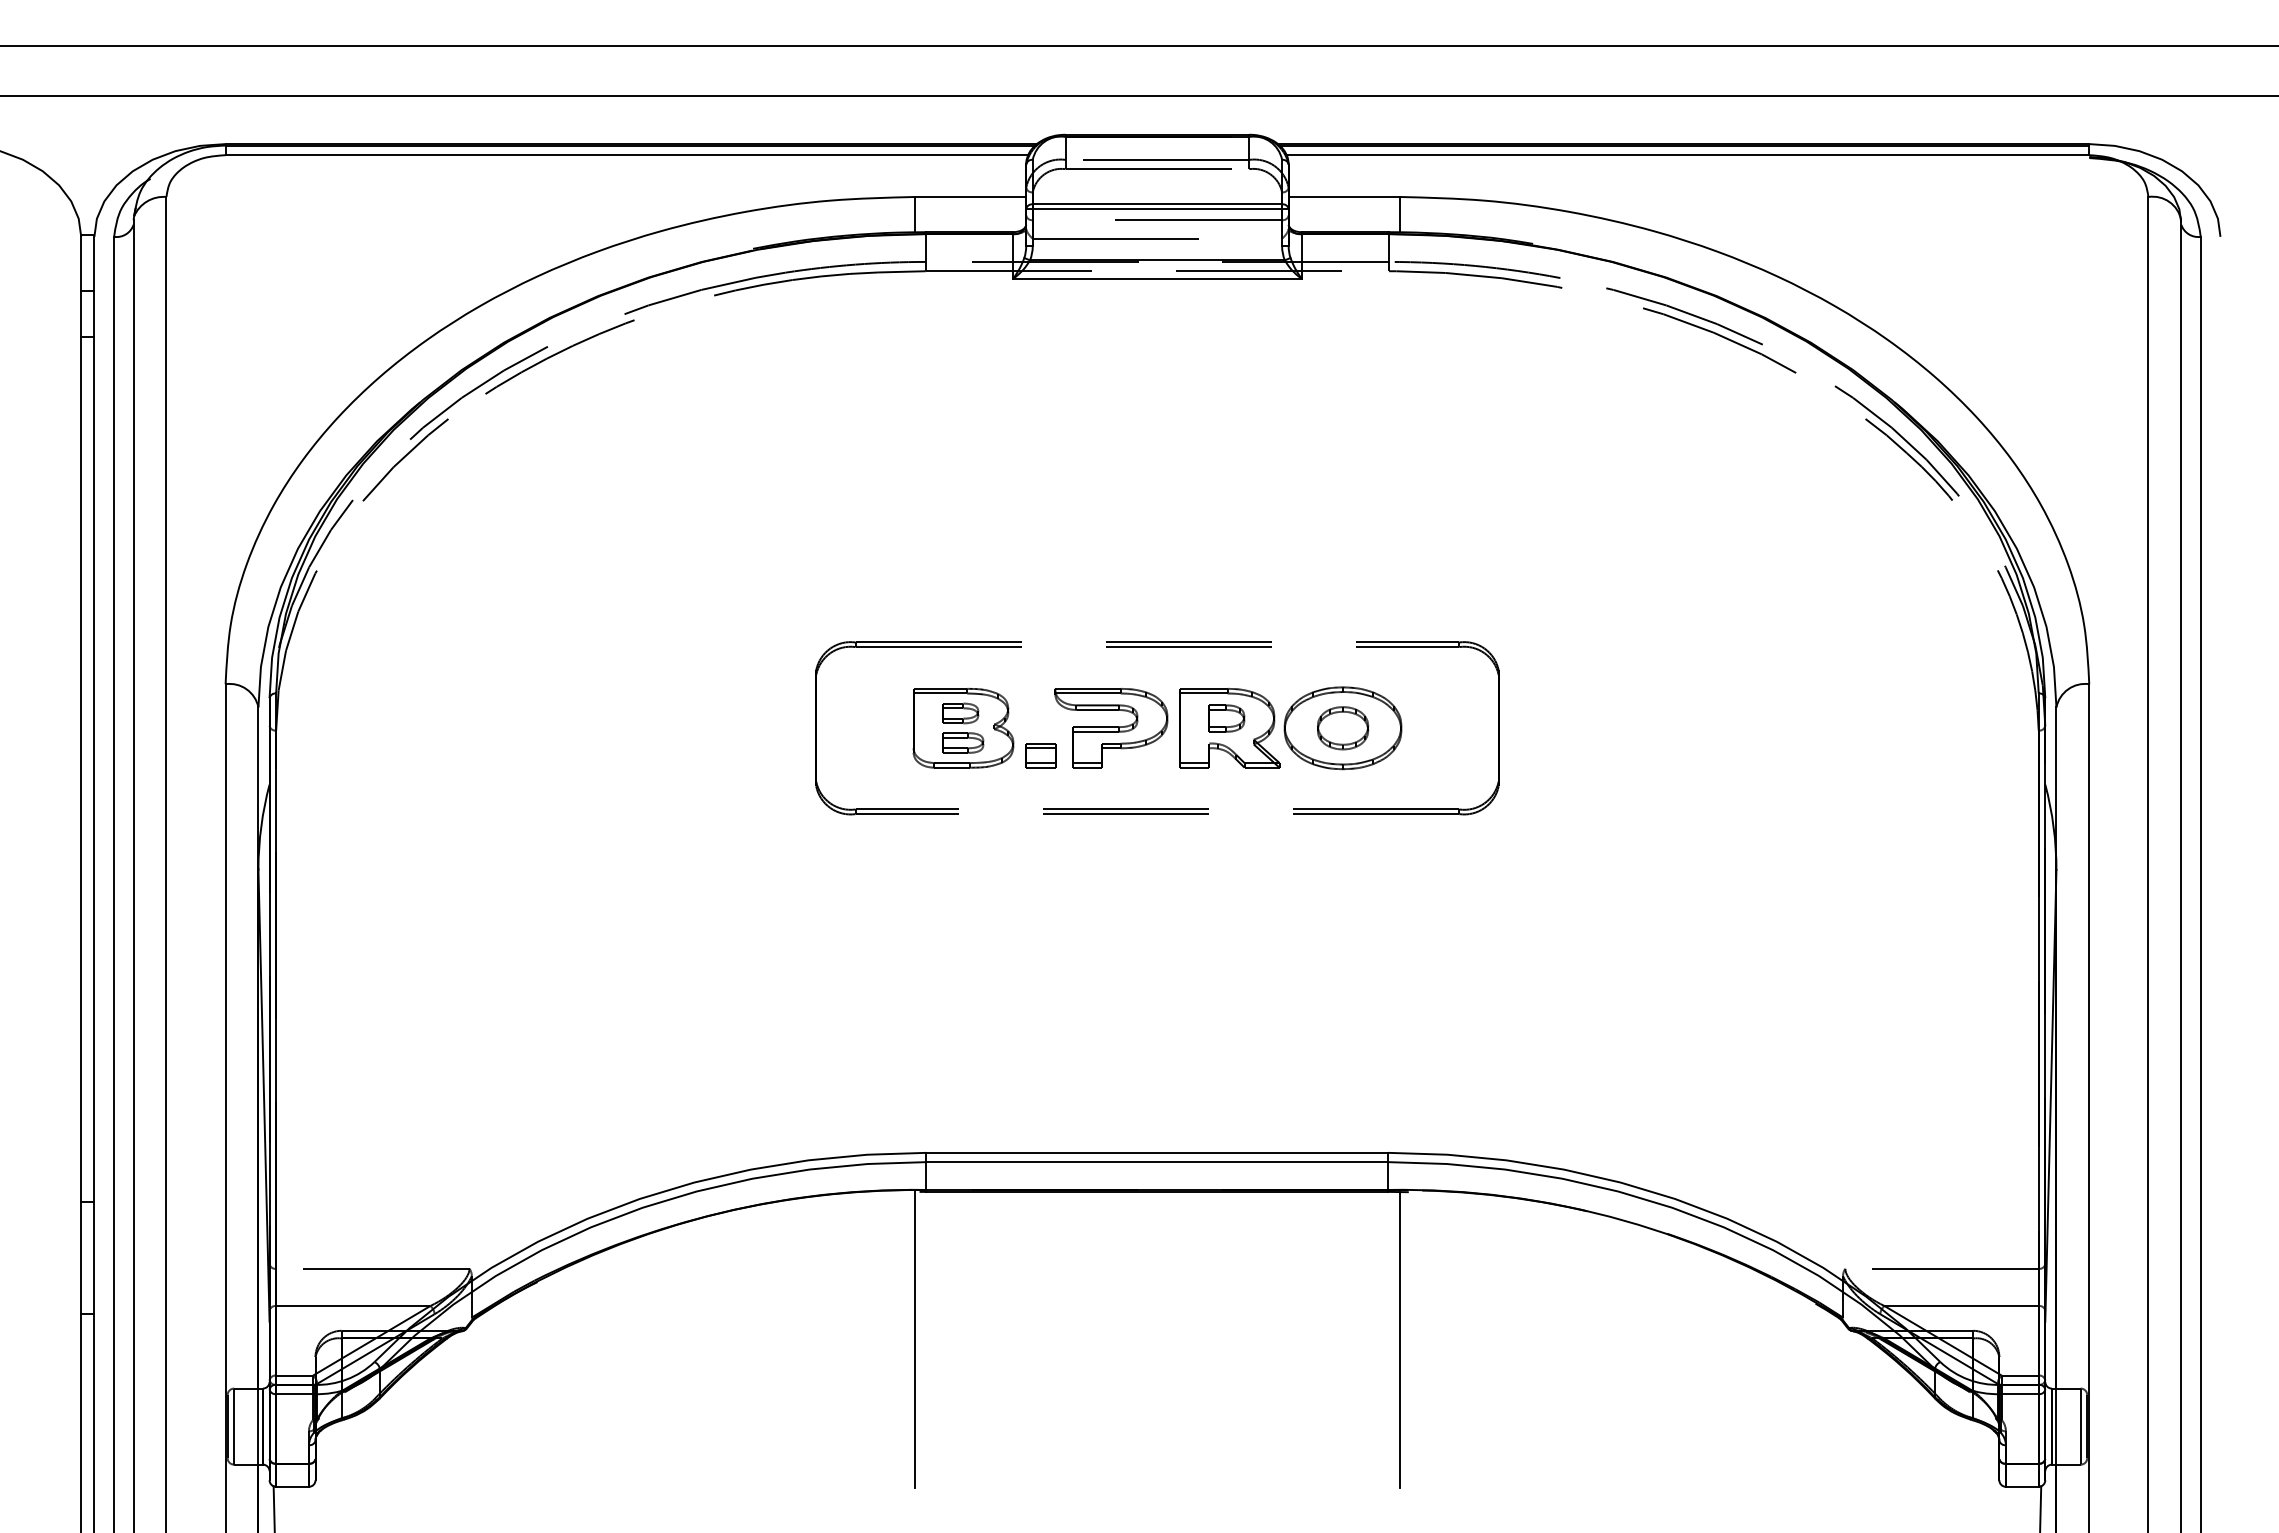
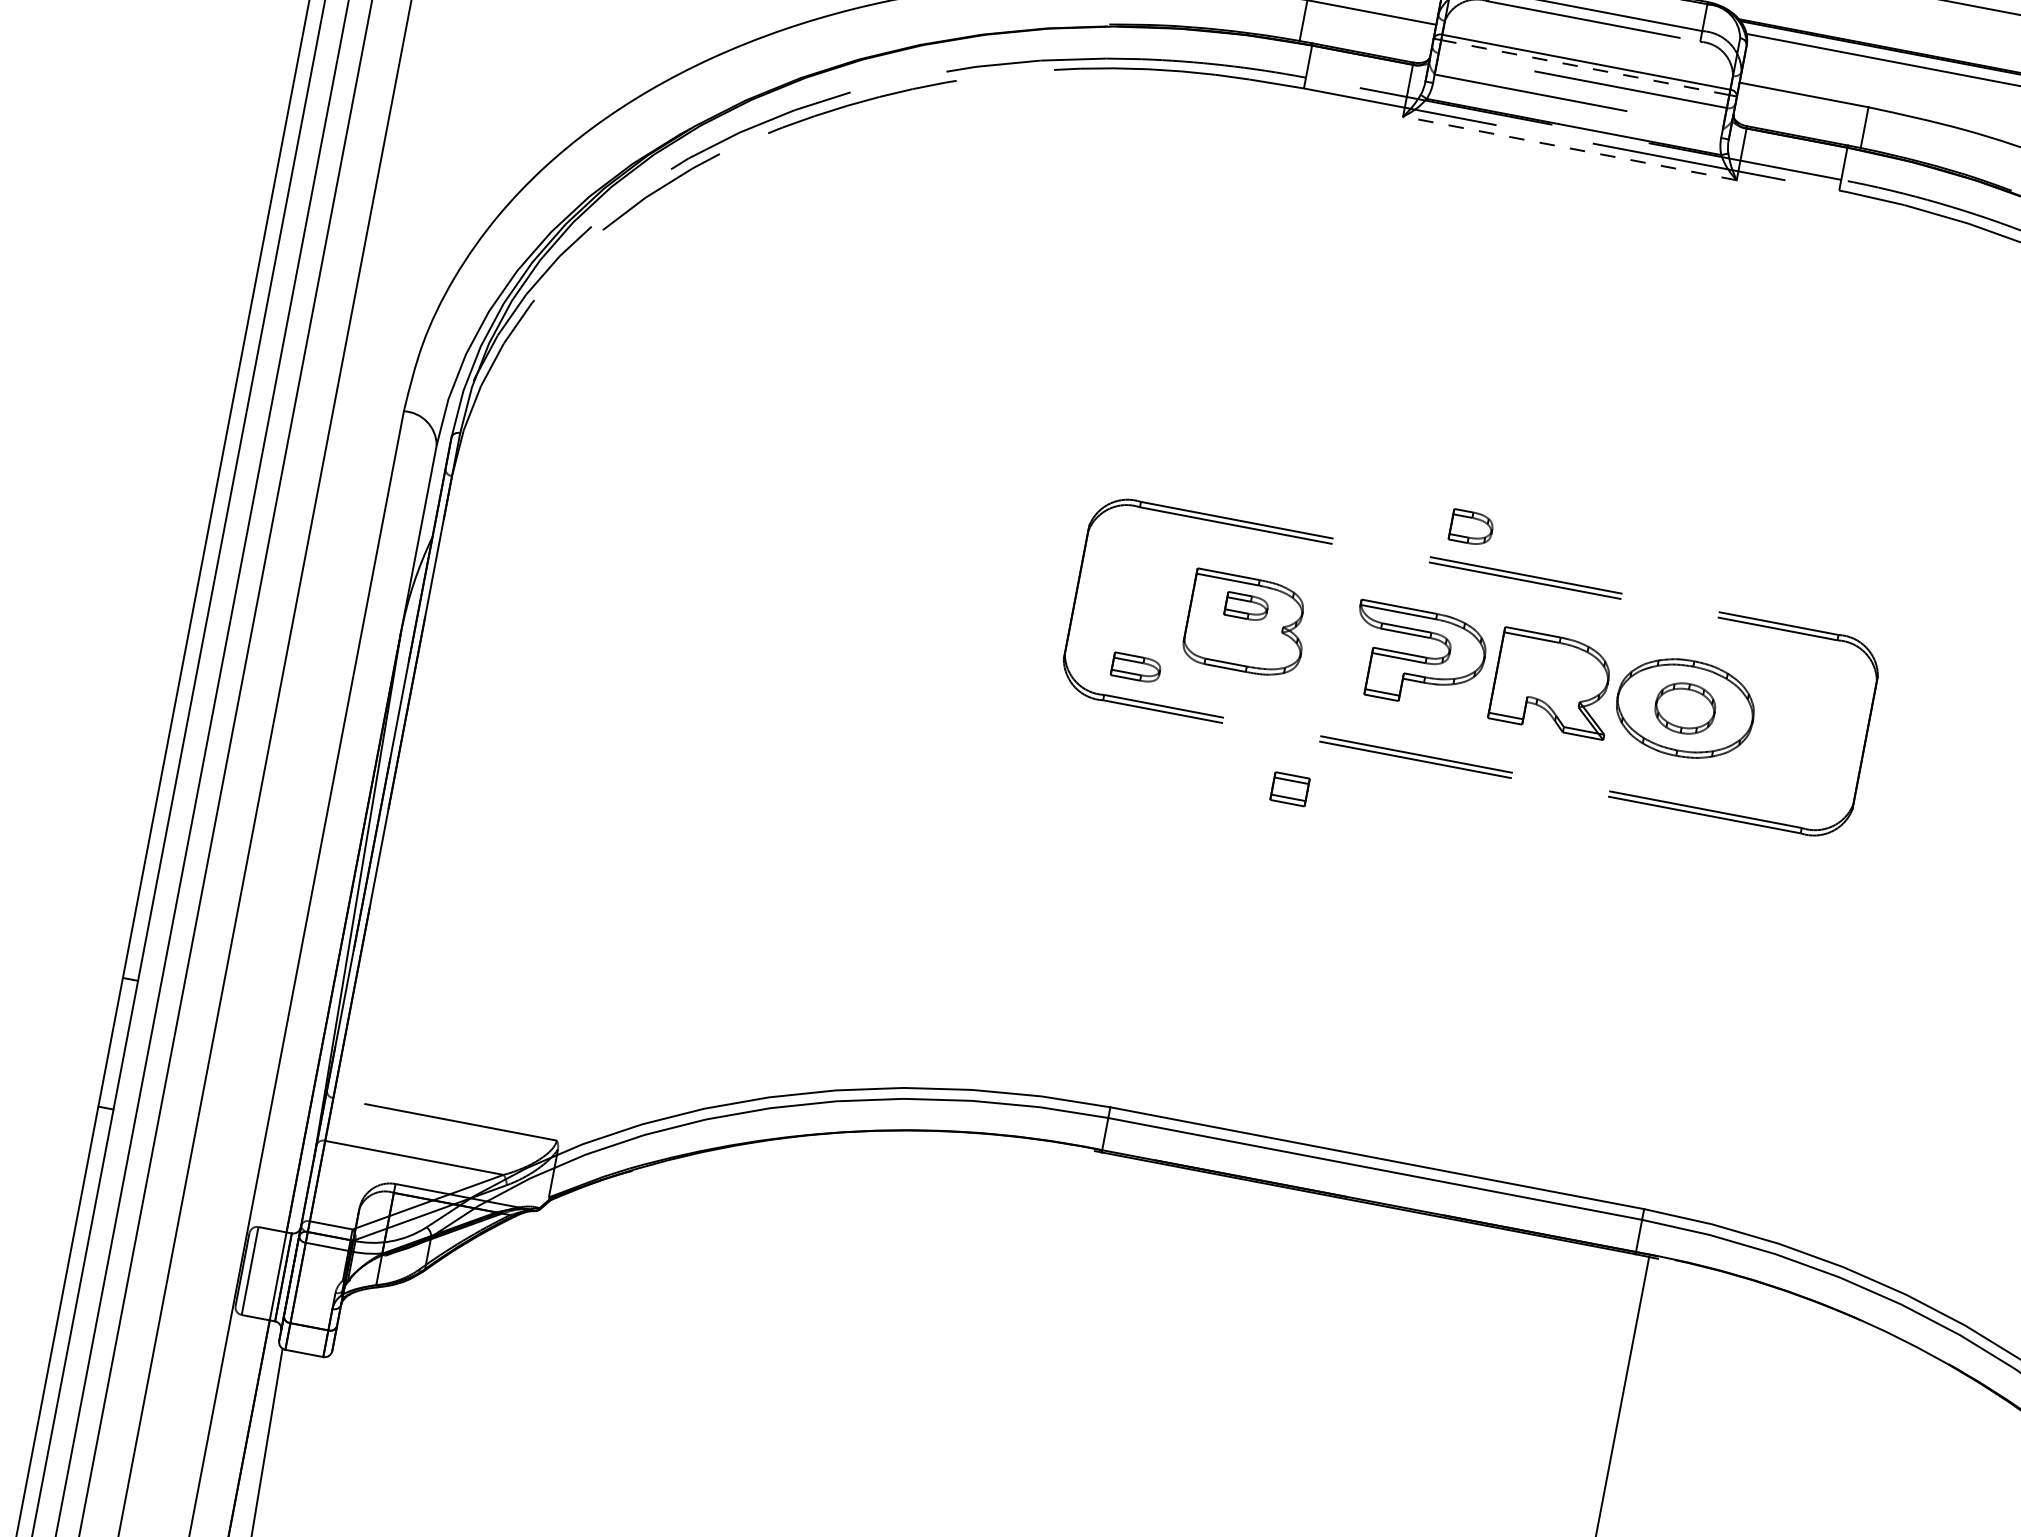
line: (1157, 208) -> (1585, 67), solid -> dashed
line: (1156, 278) -> (1568, 147), solid -> dashed
part: (1226, 718) -> (1471, 527), moved
part: (963, 742) -> (1136, 667), moved
part: (1040, 755) -> (1289, 789), moved
line: (914, 1338) -> (1055, 1319), removed

